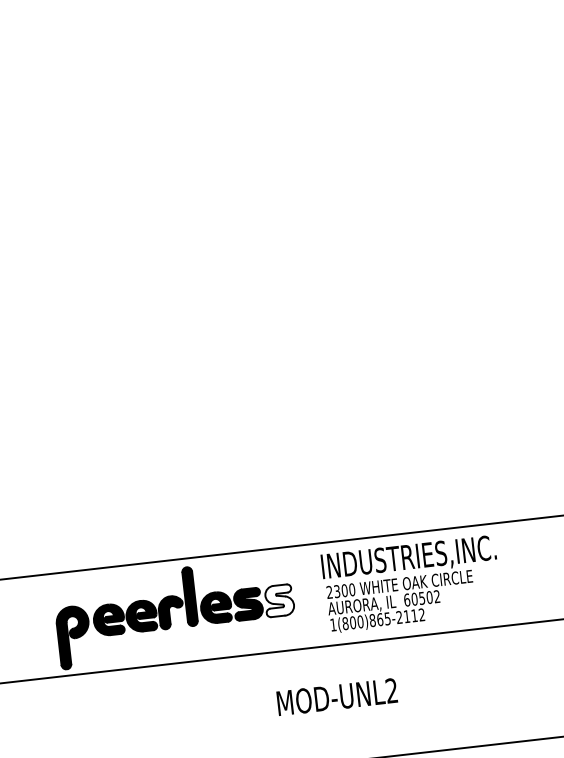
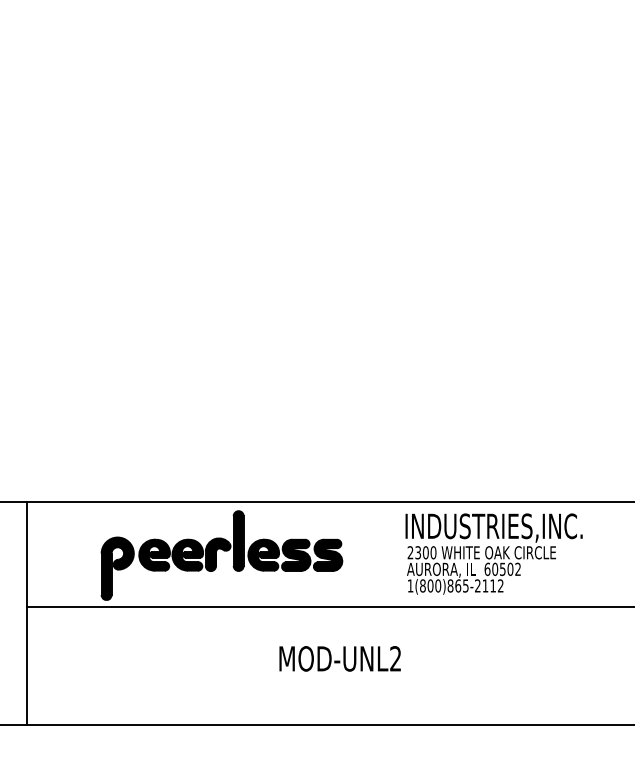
text: (411, 583) -> (493, 553), moved
fill: (278, 599) -> (327, 554), added
text: (336, 696) -> (339, 658), moved

